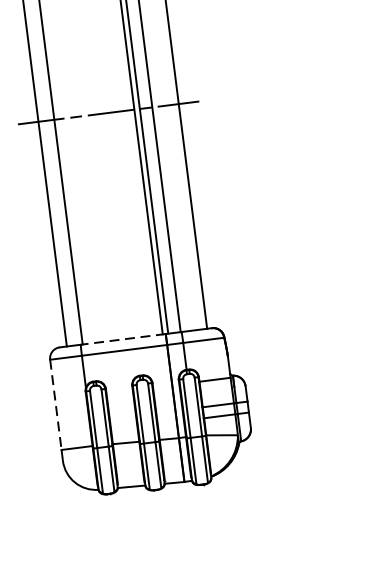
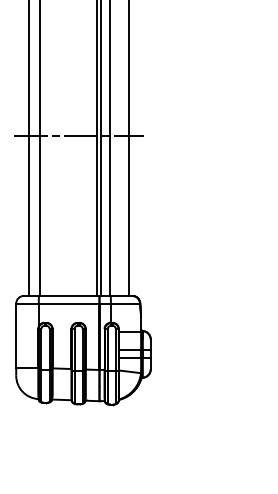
line: (122, 338) -> (68, 295), dashed -> solid
line: (56, 405) -> (16, 336), dashed -> solid

